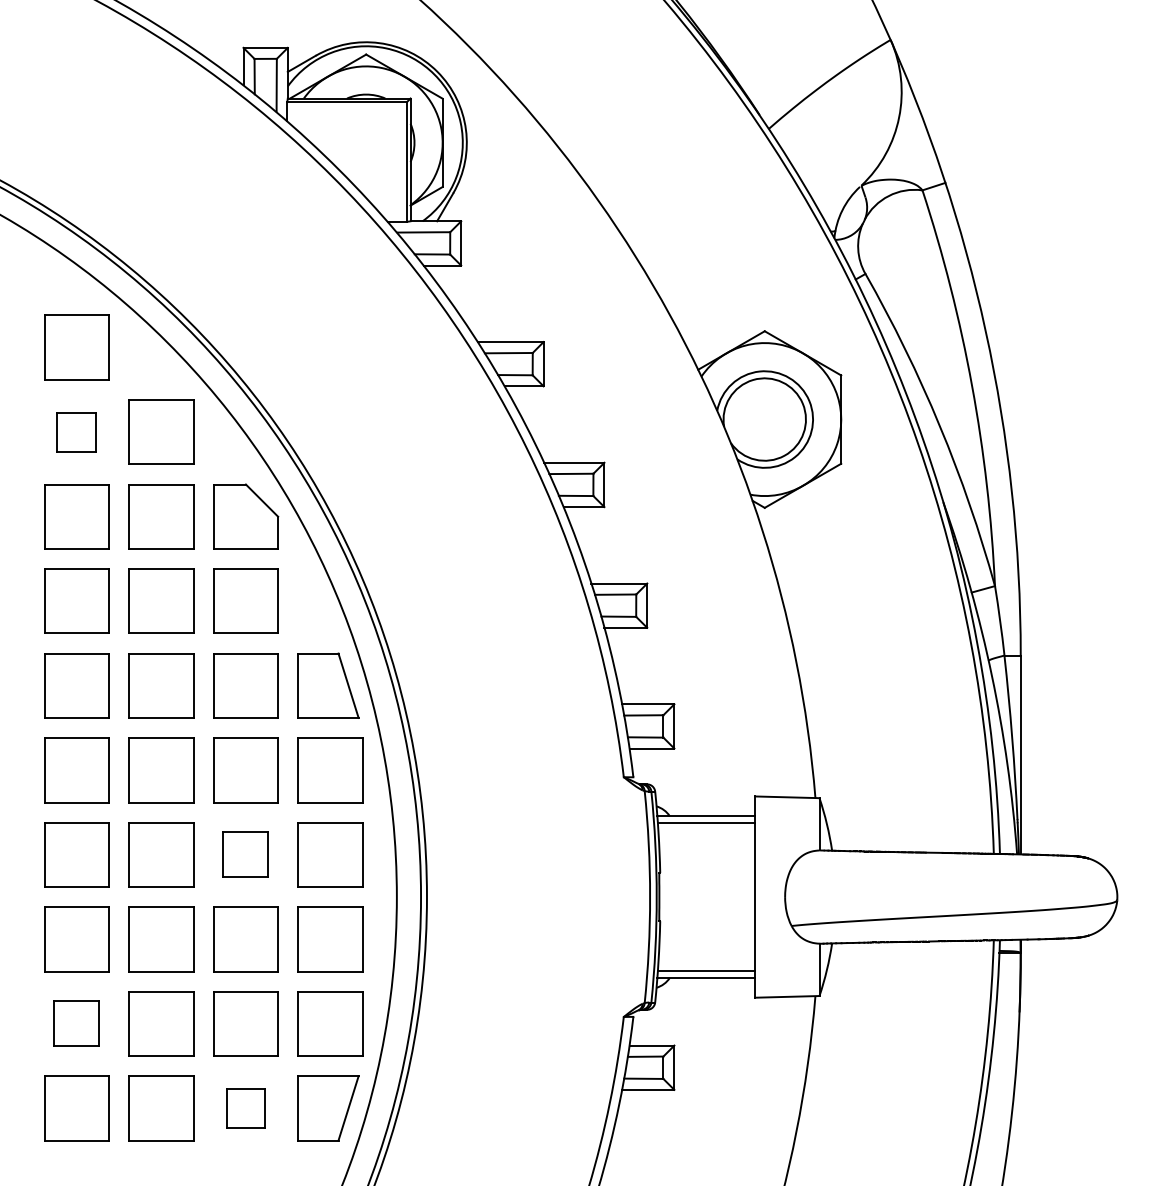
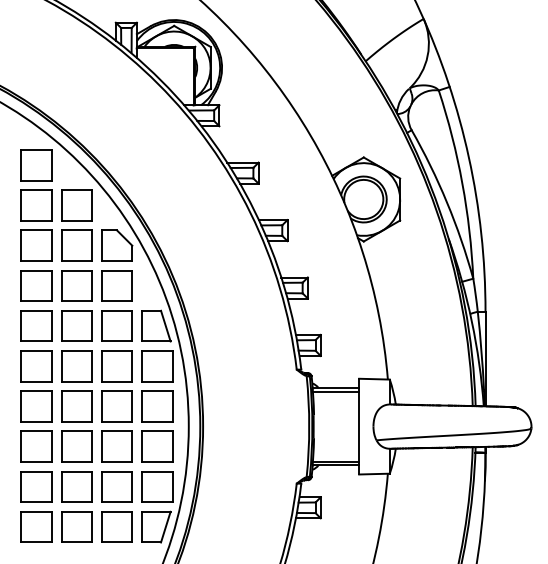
part: (76, 432) -> (36, 205), size x1.67
part: (244, 854) -> (116, 406), size x1.43
part: (76, 1022) -> (36, 486), size x1.43
part: (244, 1107) -> (116, 526), size x1.67

